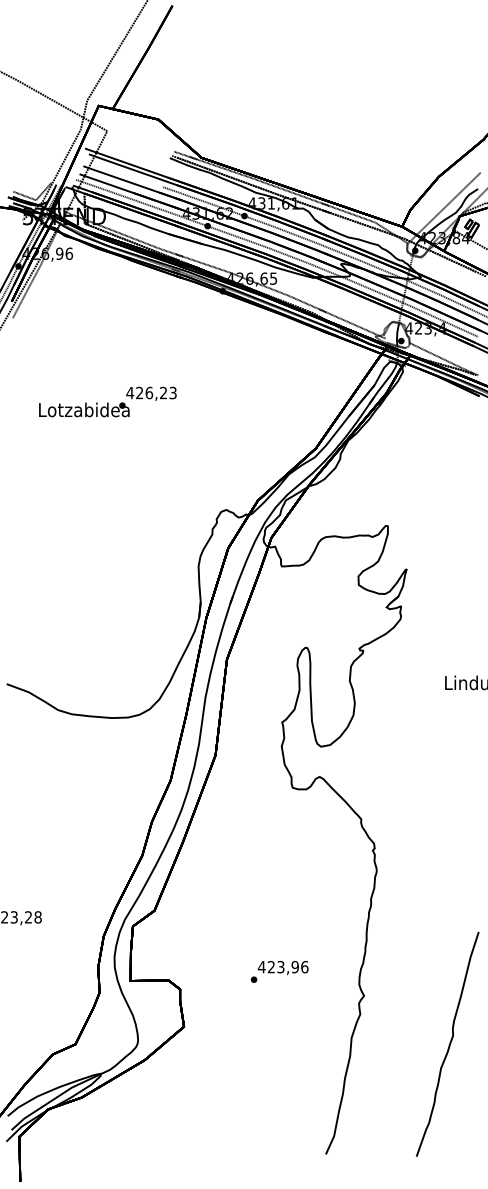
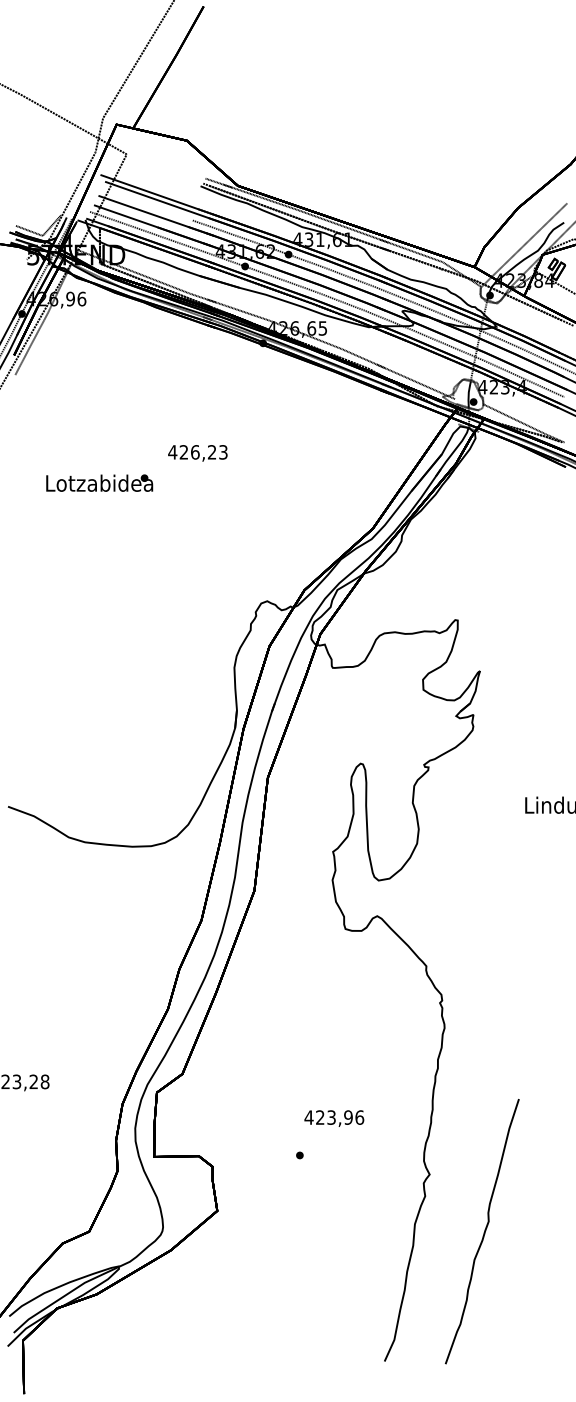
text: (151, 394) -> (197, 453), moved
text: (283, 967) -> (334, 1118), moved
curve: (448, 1045) -> (483, 1232), moved

